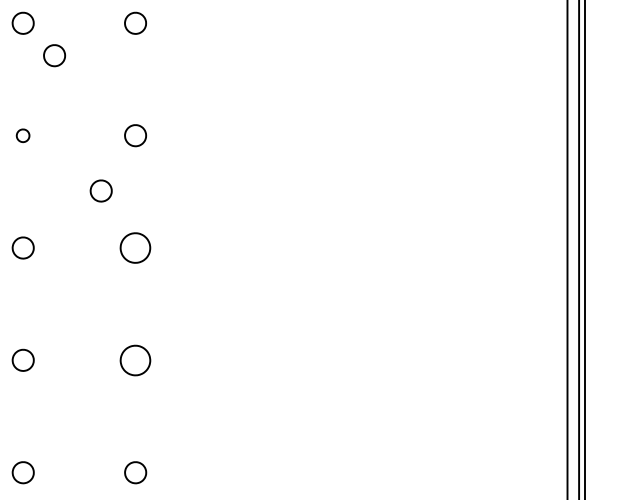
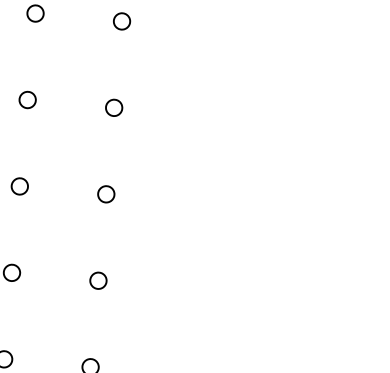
part: (54, 55) -> (57, 40), removed
part: (22, 135) -> (27, 99), size x1.67
part: (100, 190) -> (83, 147), removed
part: (135, 247) -> (106, 193), size x0.71
part: (135, 359) -> (98, 280), size x0.71

